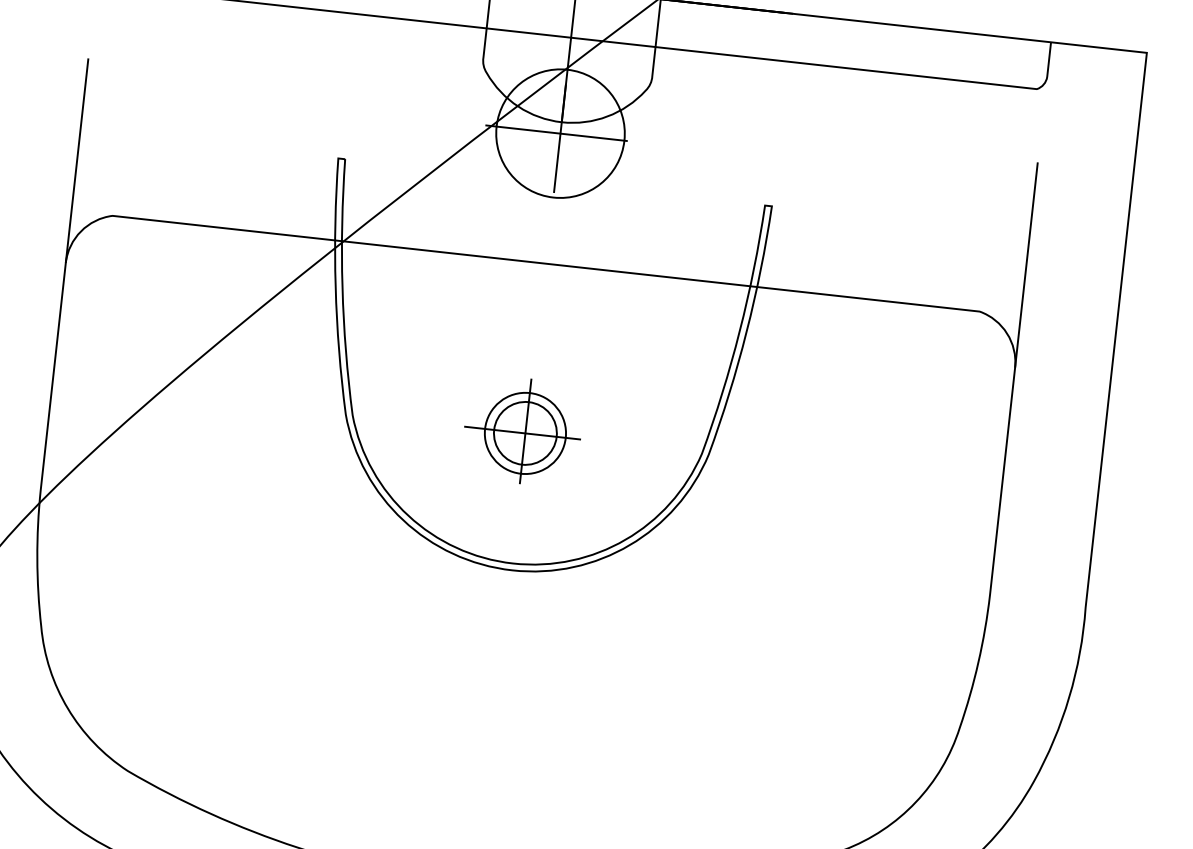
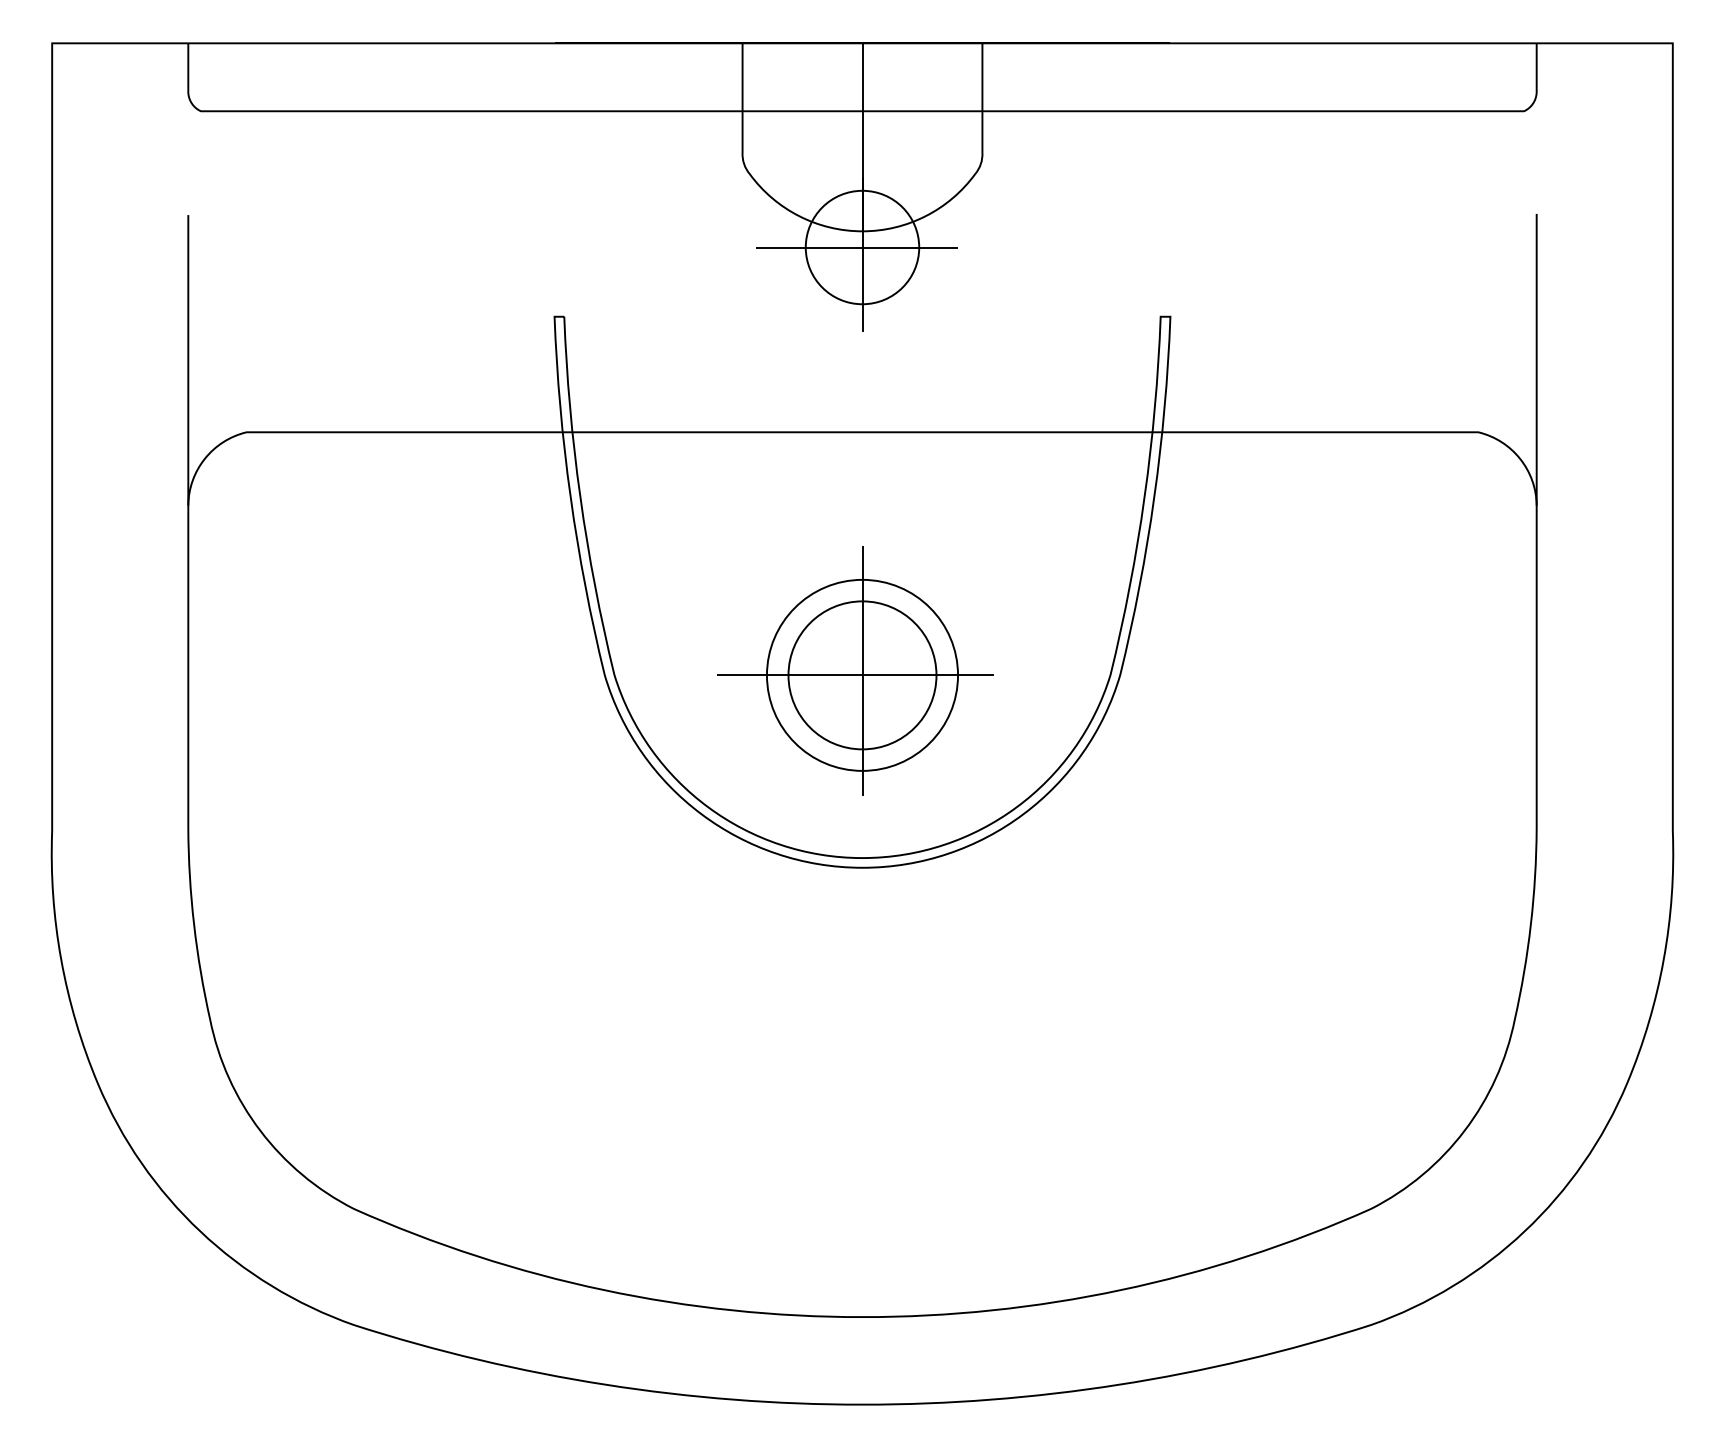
circle: (560, 133) -> (862, 247), size x0.62
part: (522, 430) -> (855, 670), size x1.67

